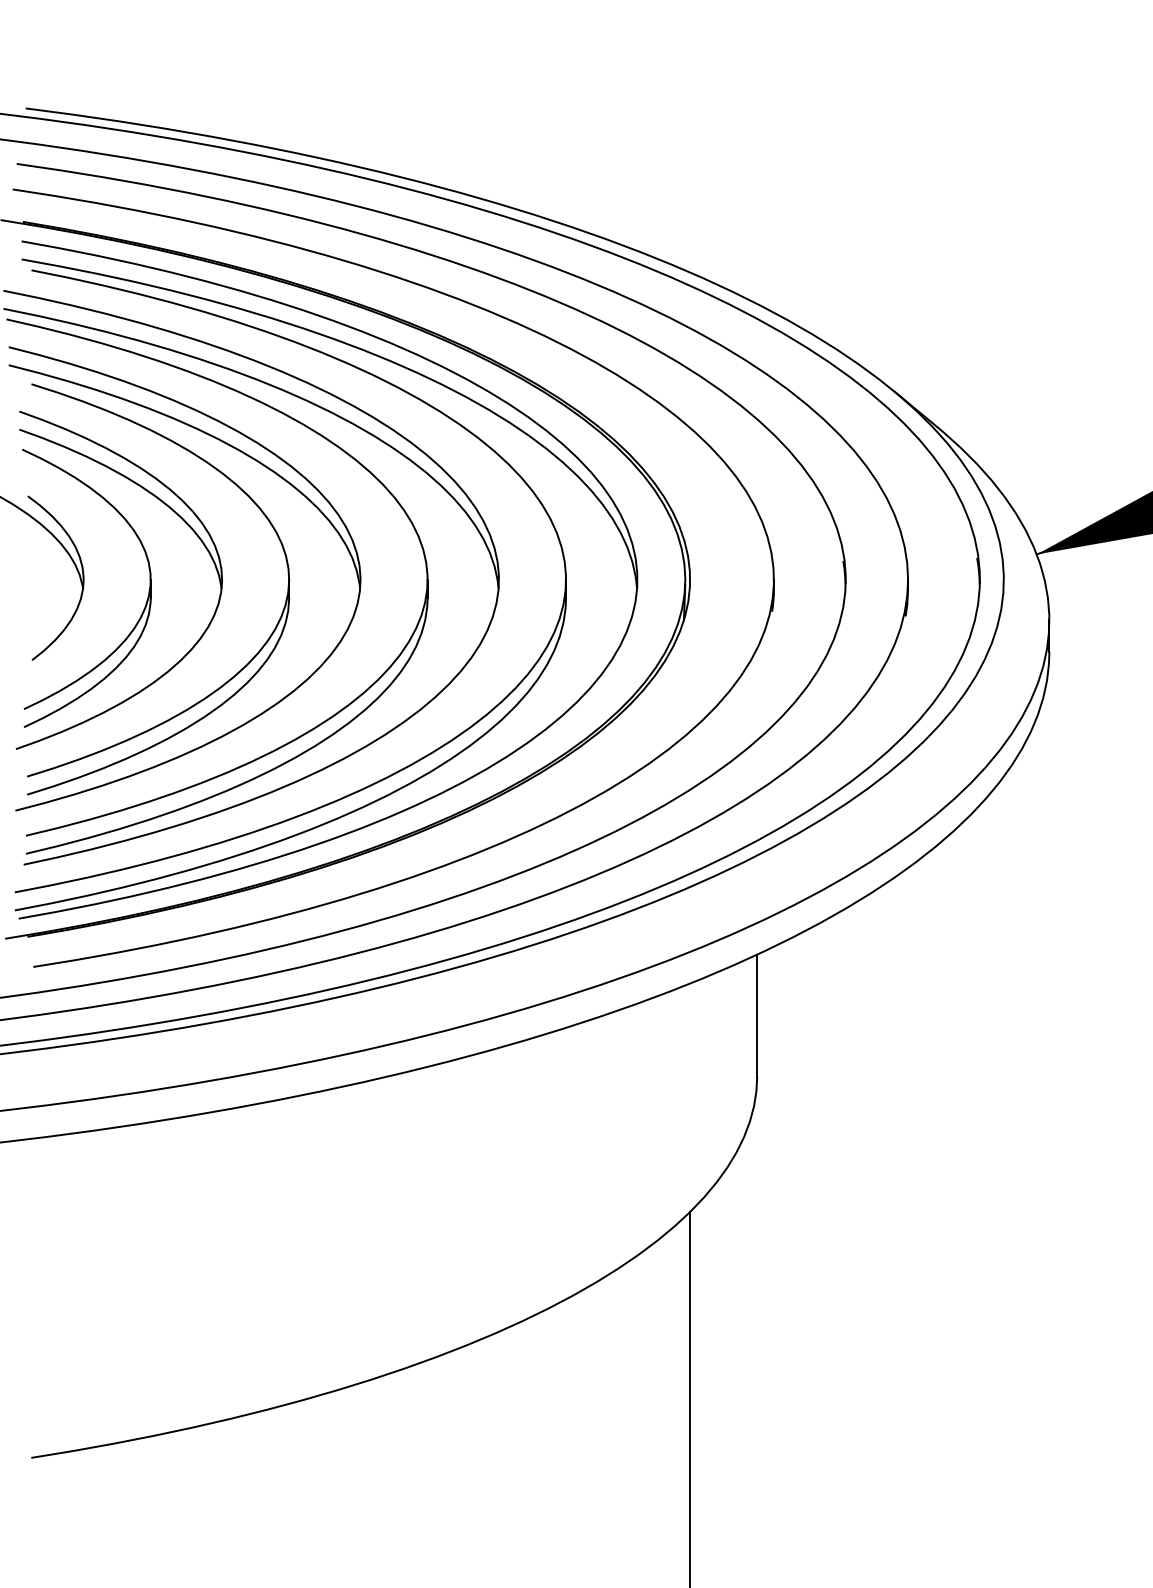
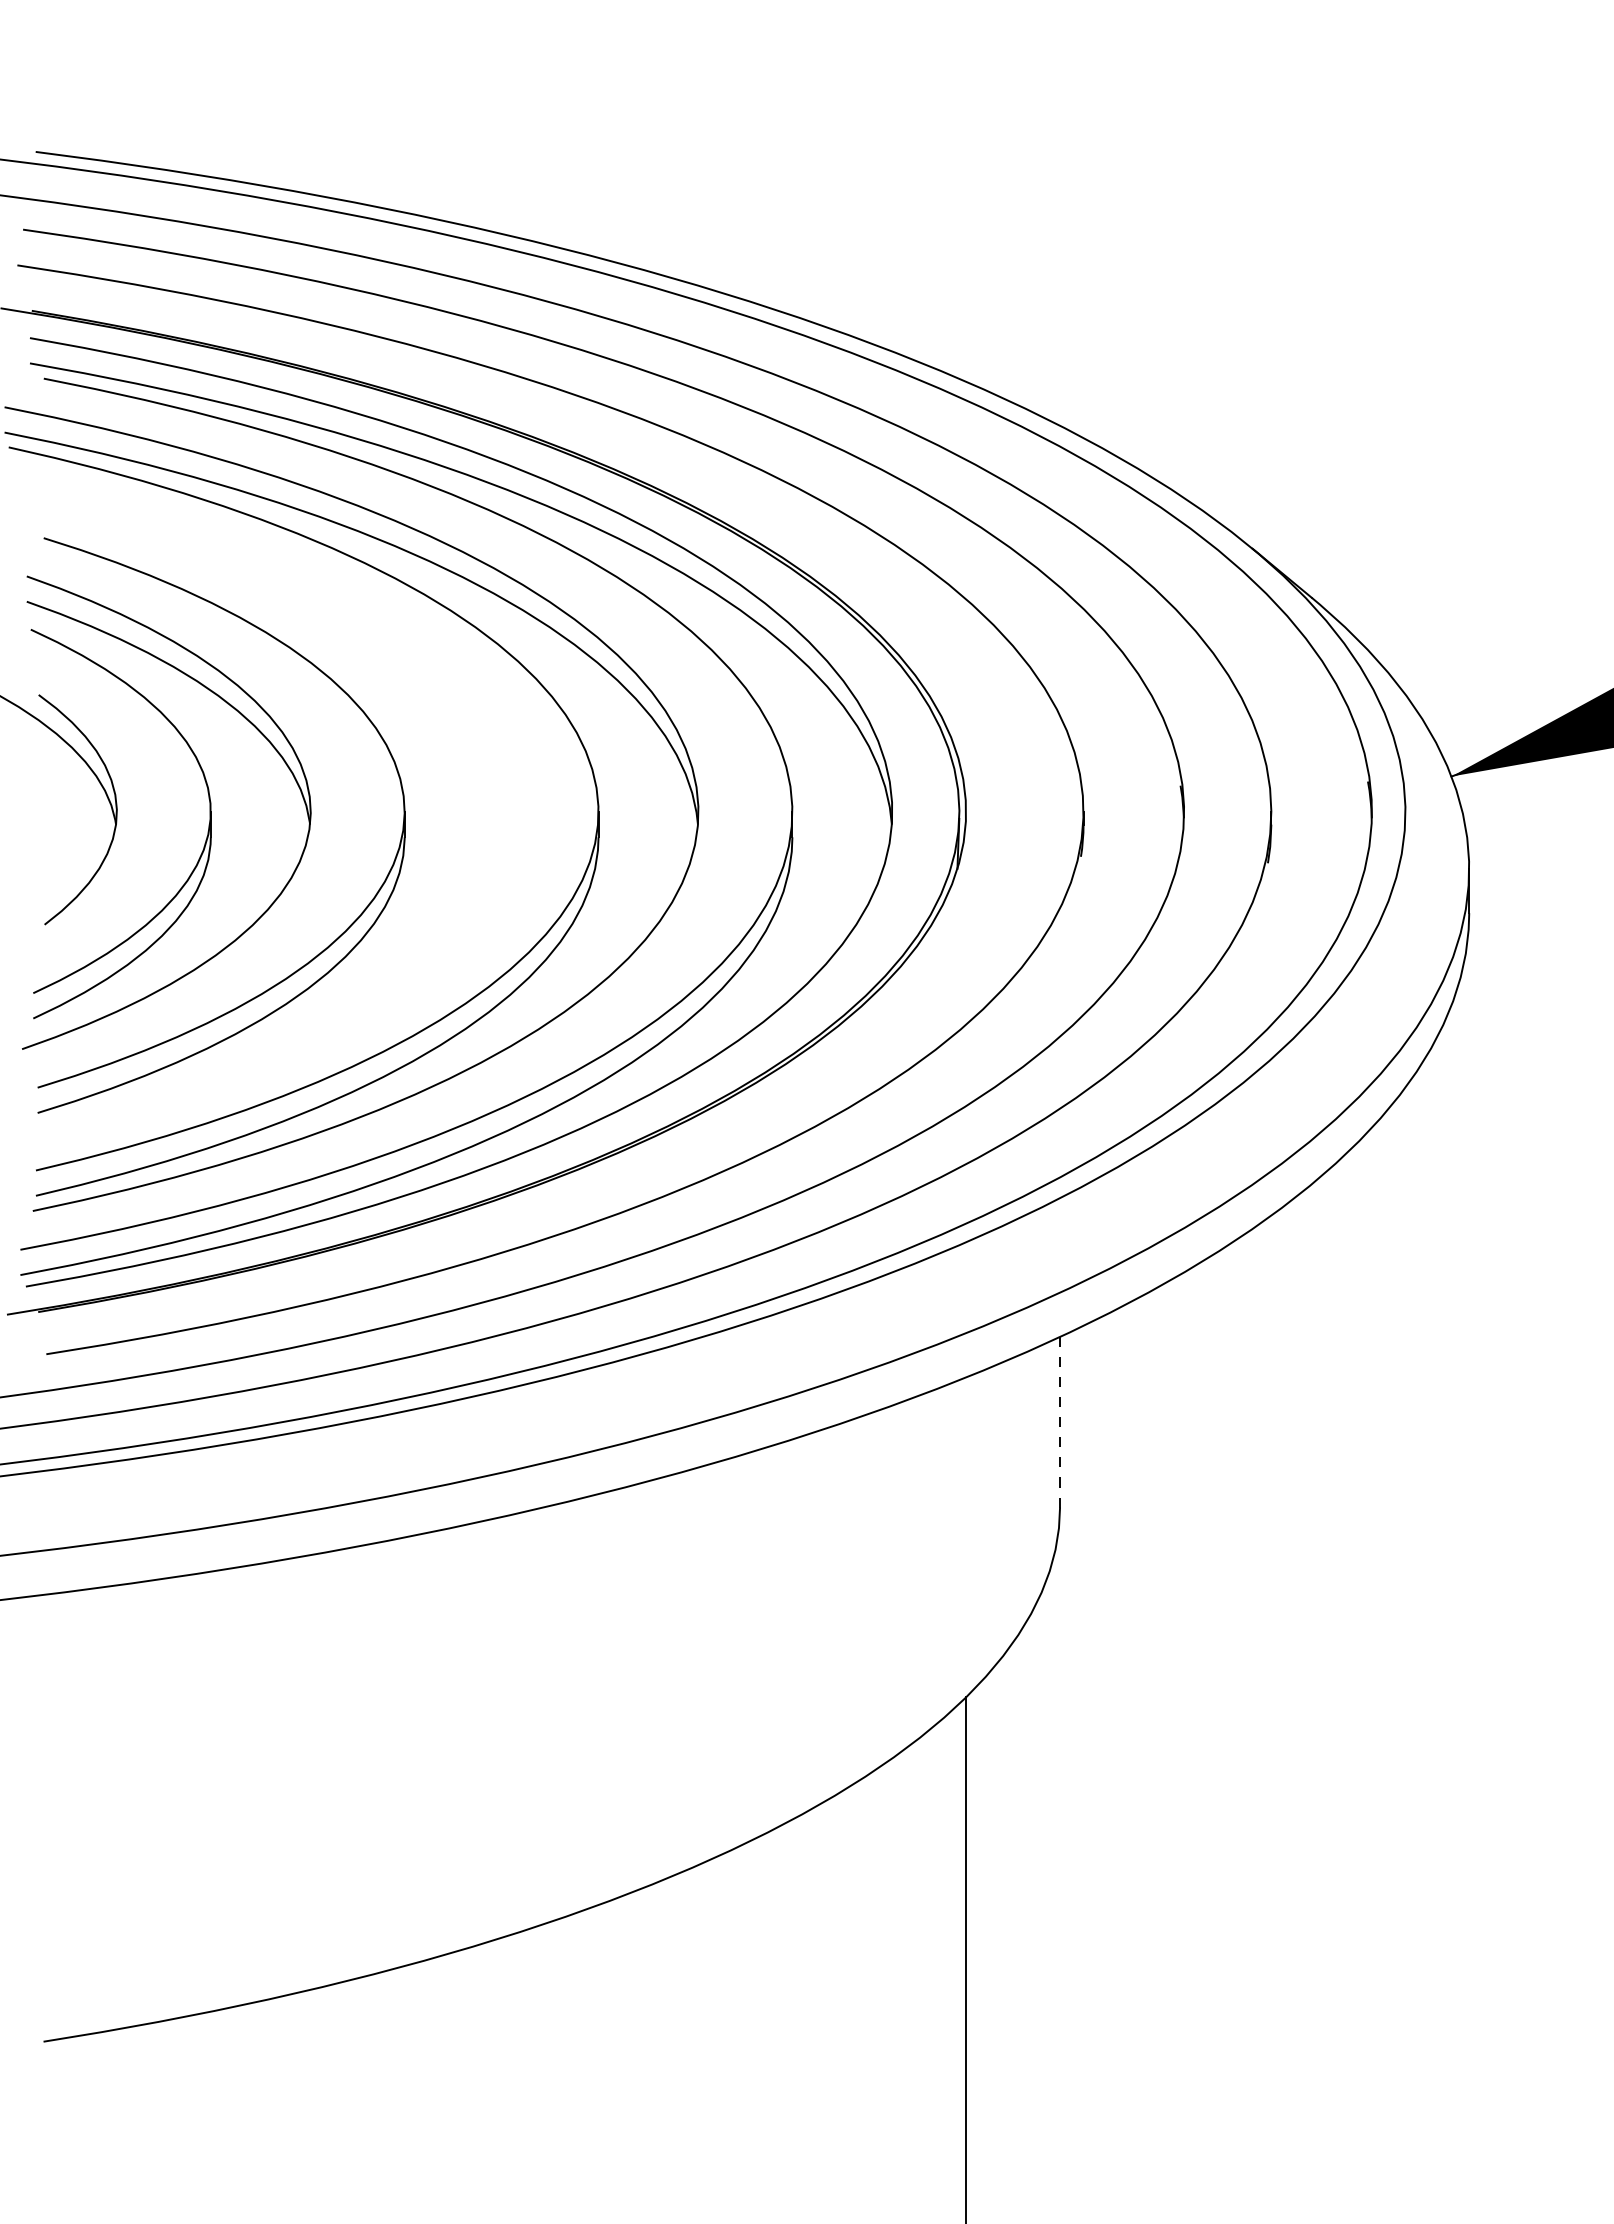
part: (254, 460) -> (355, 644), removed
line: (757, 1015) -> (1060, 1421), solid -> dashed

